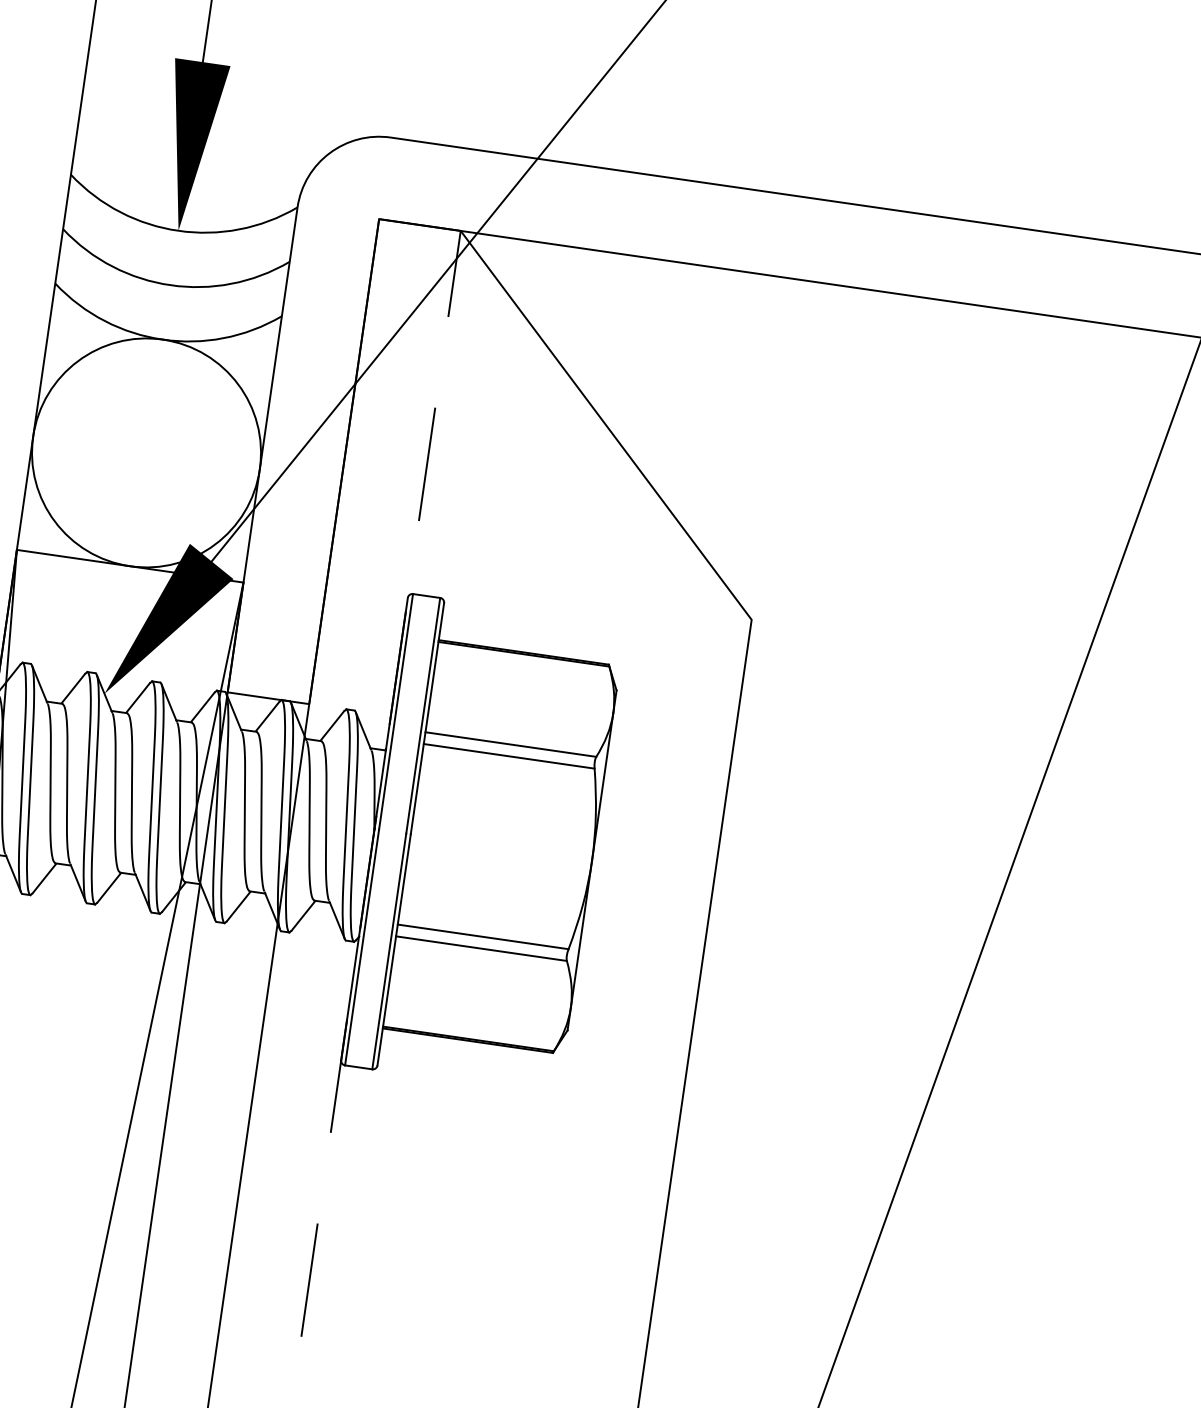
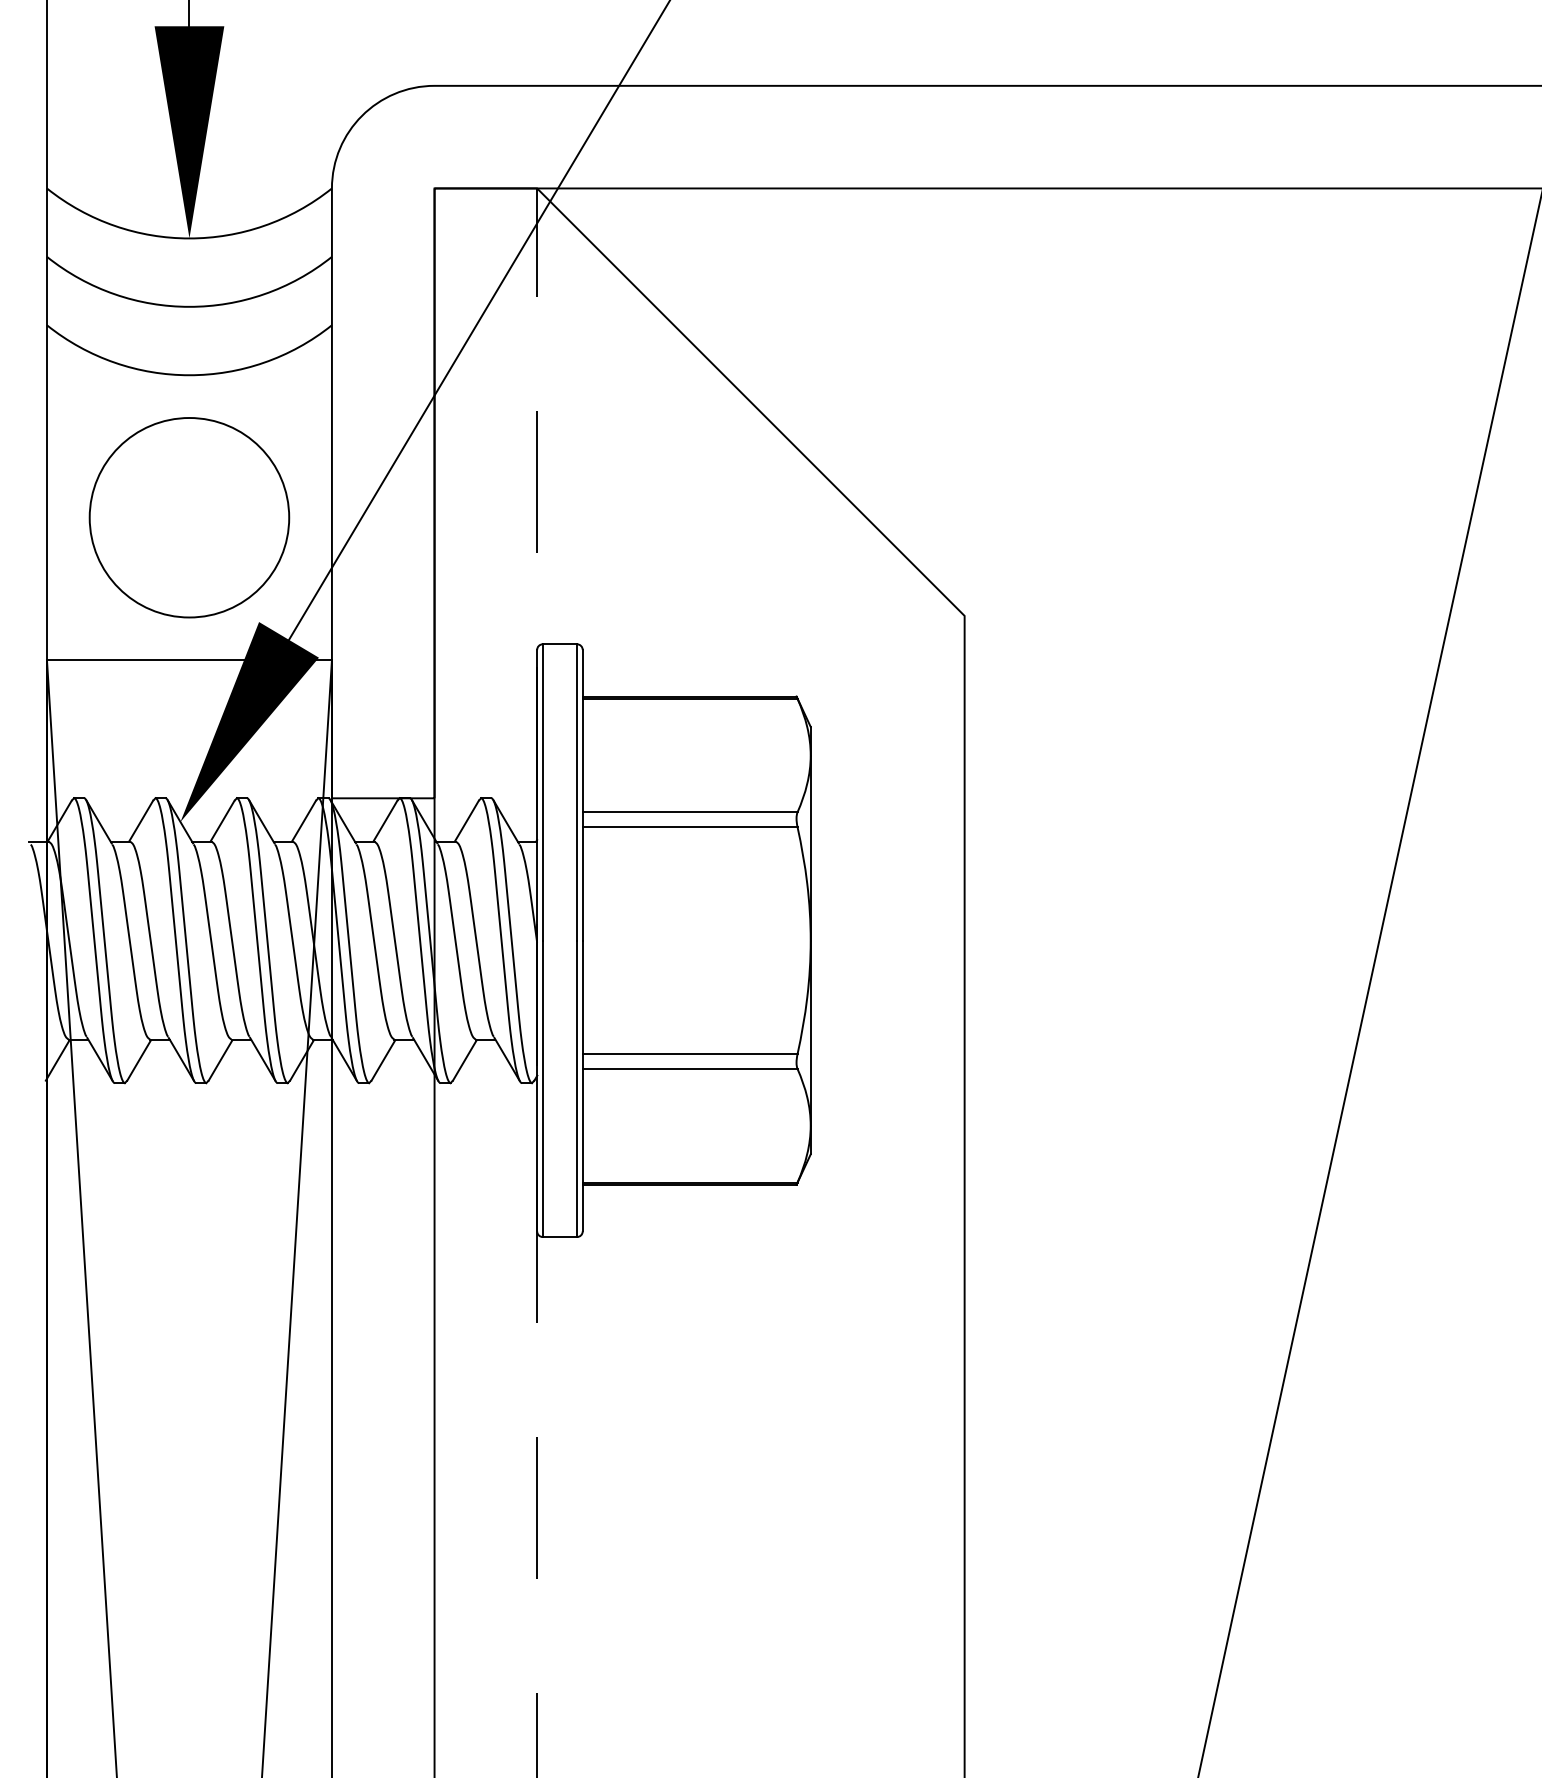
circle: (145, 452) -> (188, 517), size x0.7

